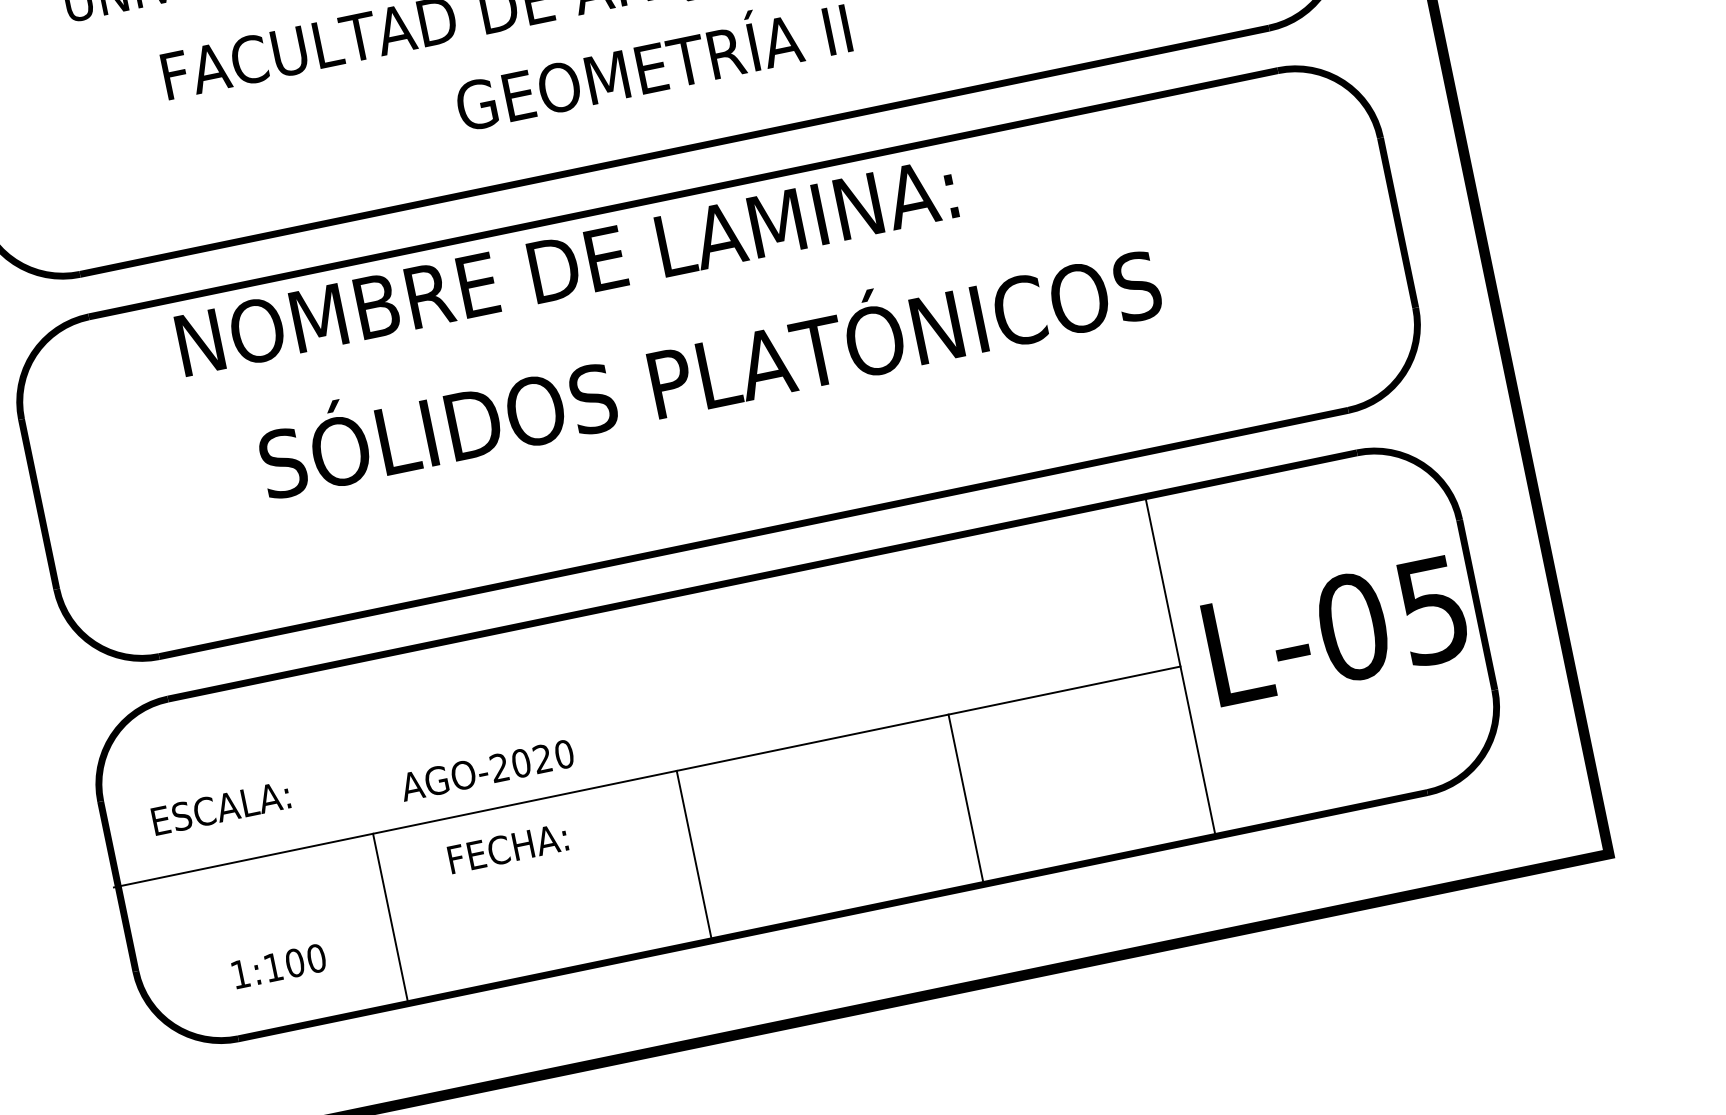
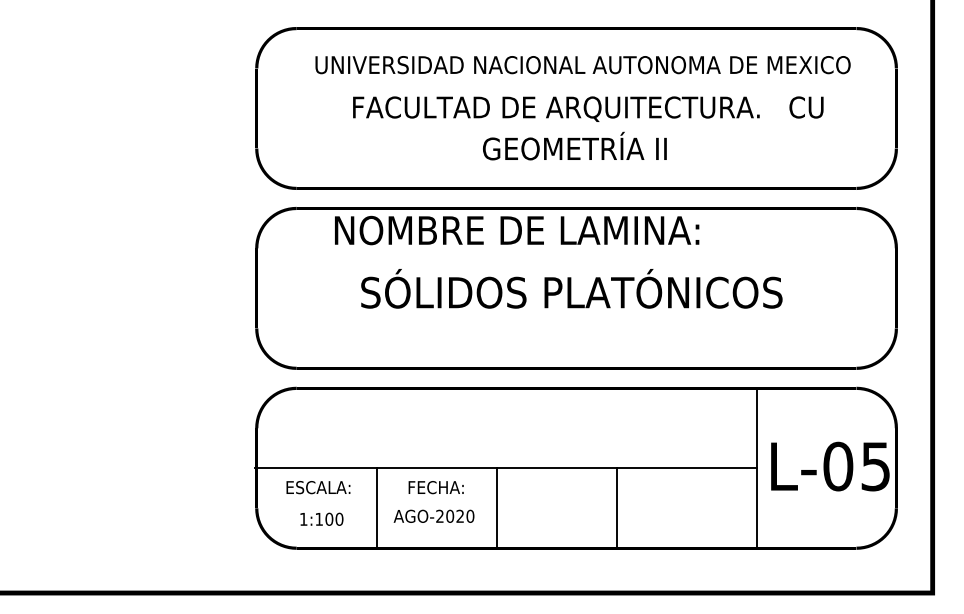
text: (485, 768) -> (433, 515), moved
line: (966, 800) -> (616, 508), moved
text: (221, 808) -> (318, 487), moved
line: (694, 856) -> (496, 508), moved

